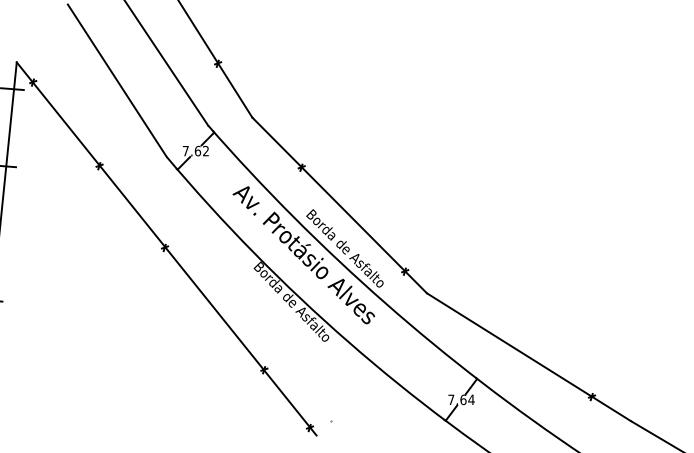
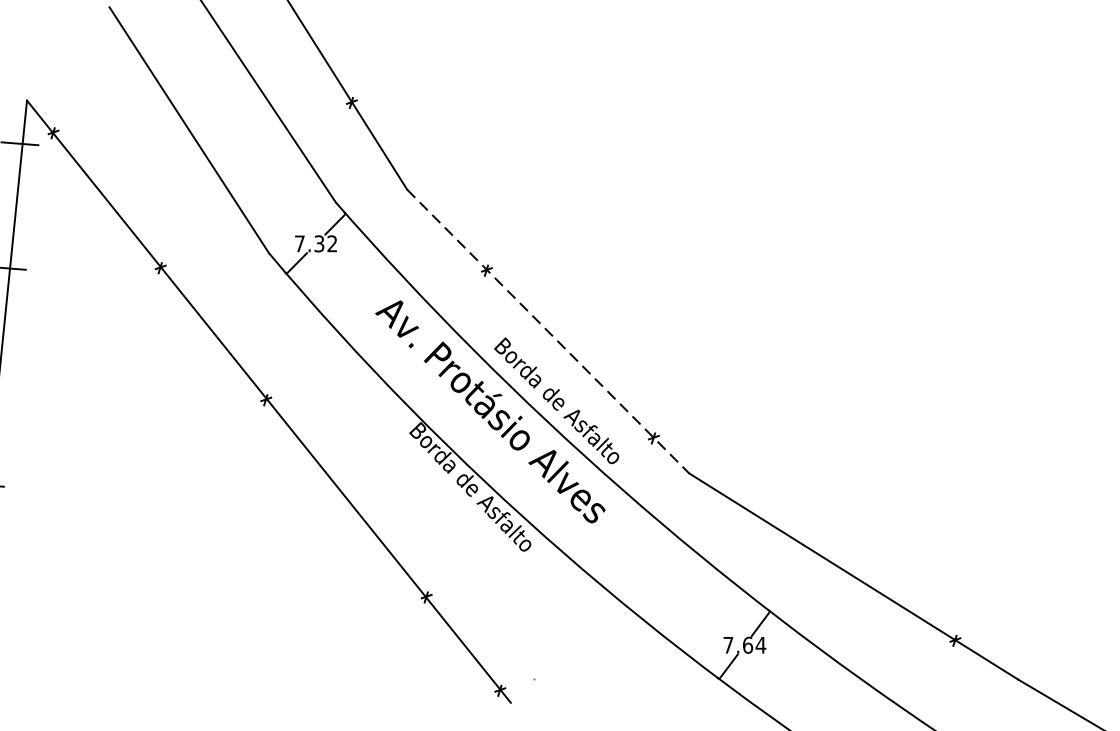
text: (197, 150) -> (318, 242), 7.62 -> 7.32
line: (339, 205) -> (547, 331), solid -> dashed

